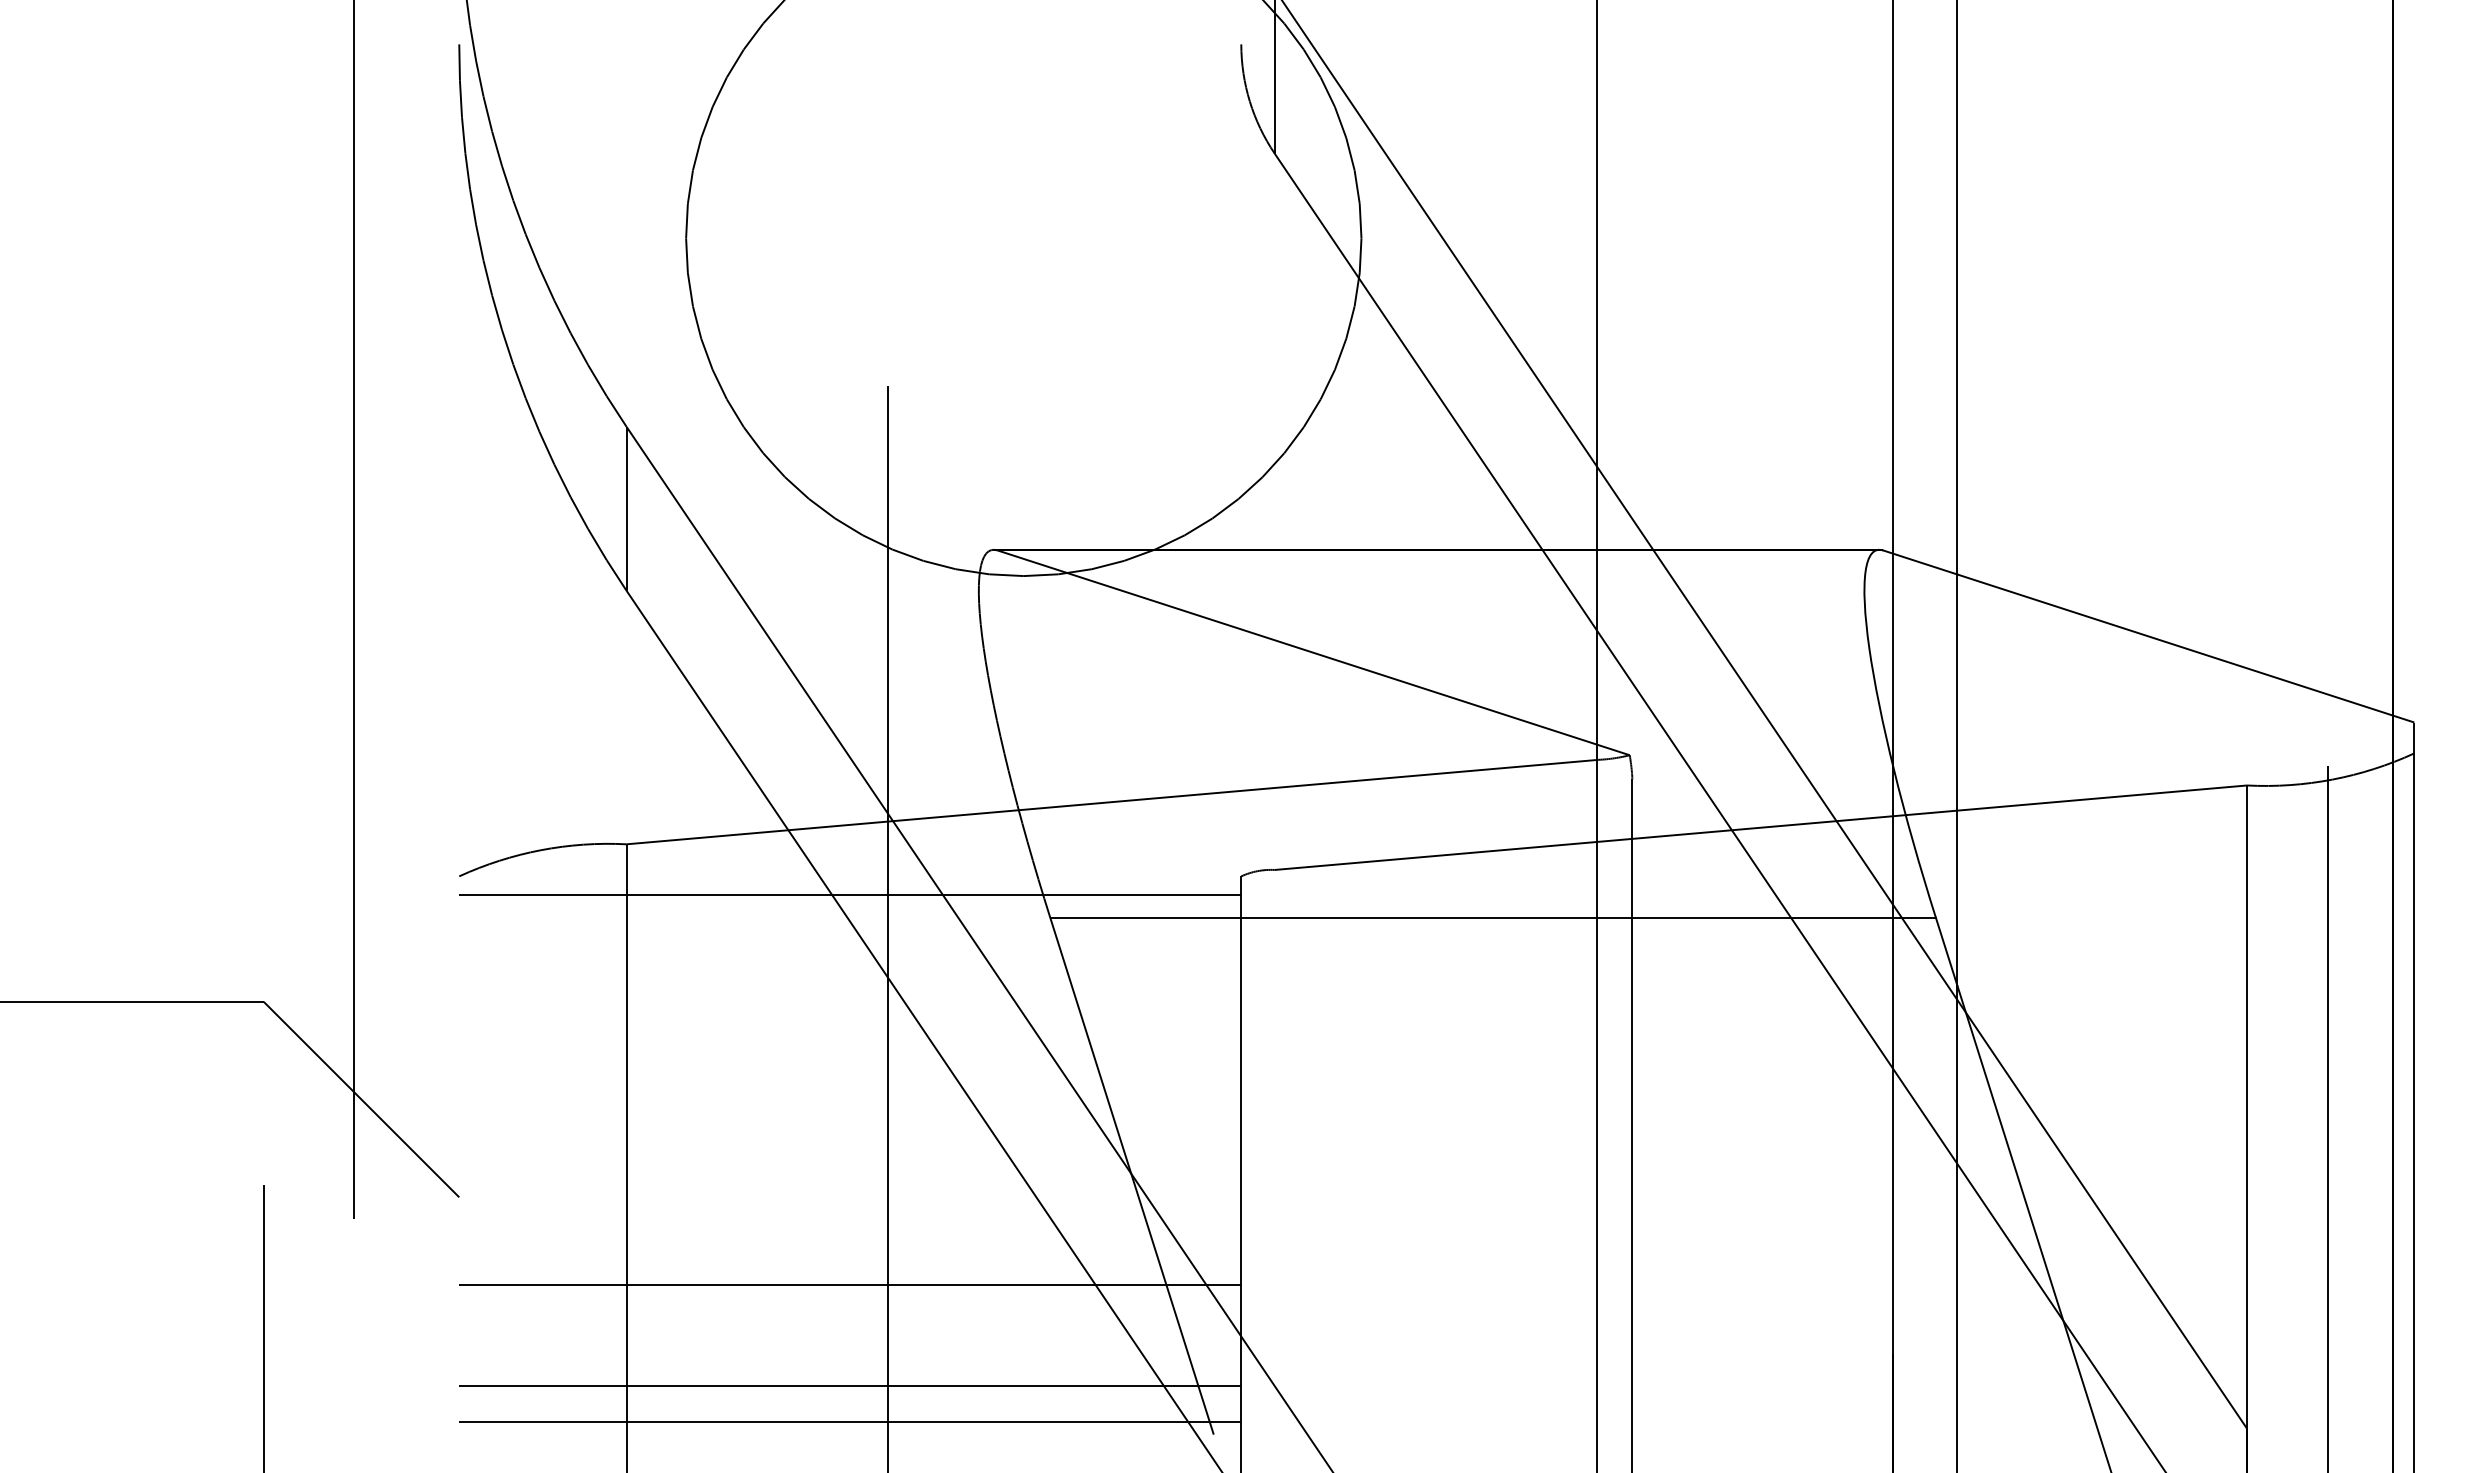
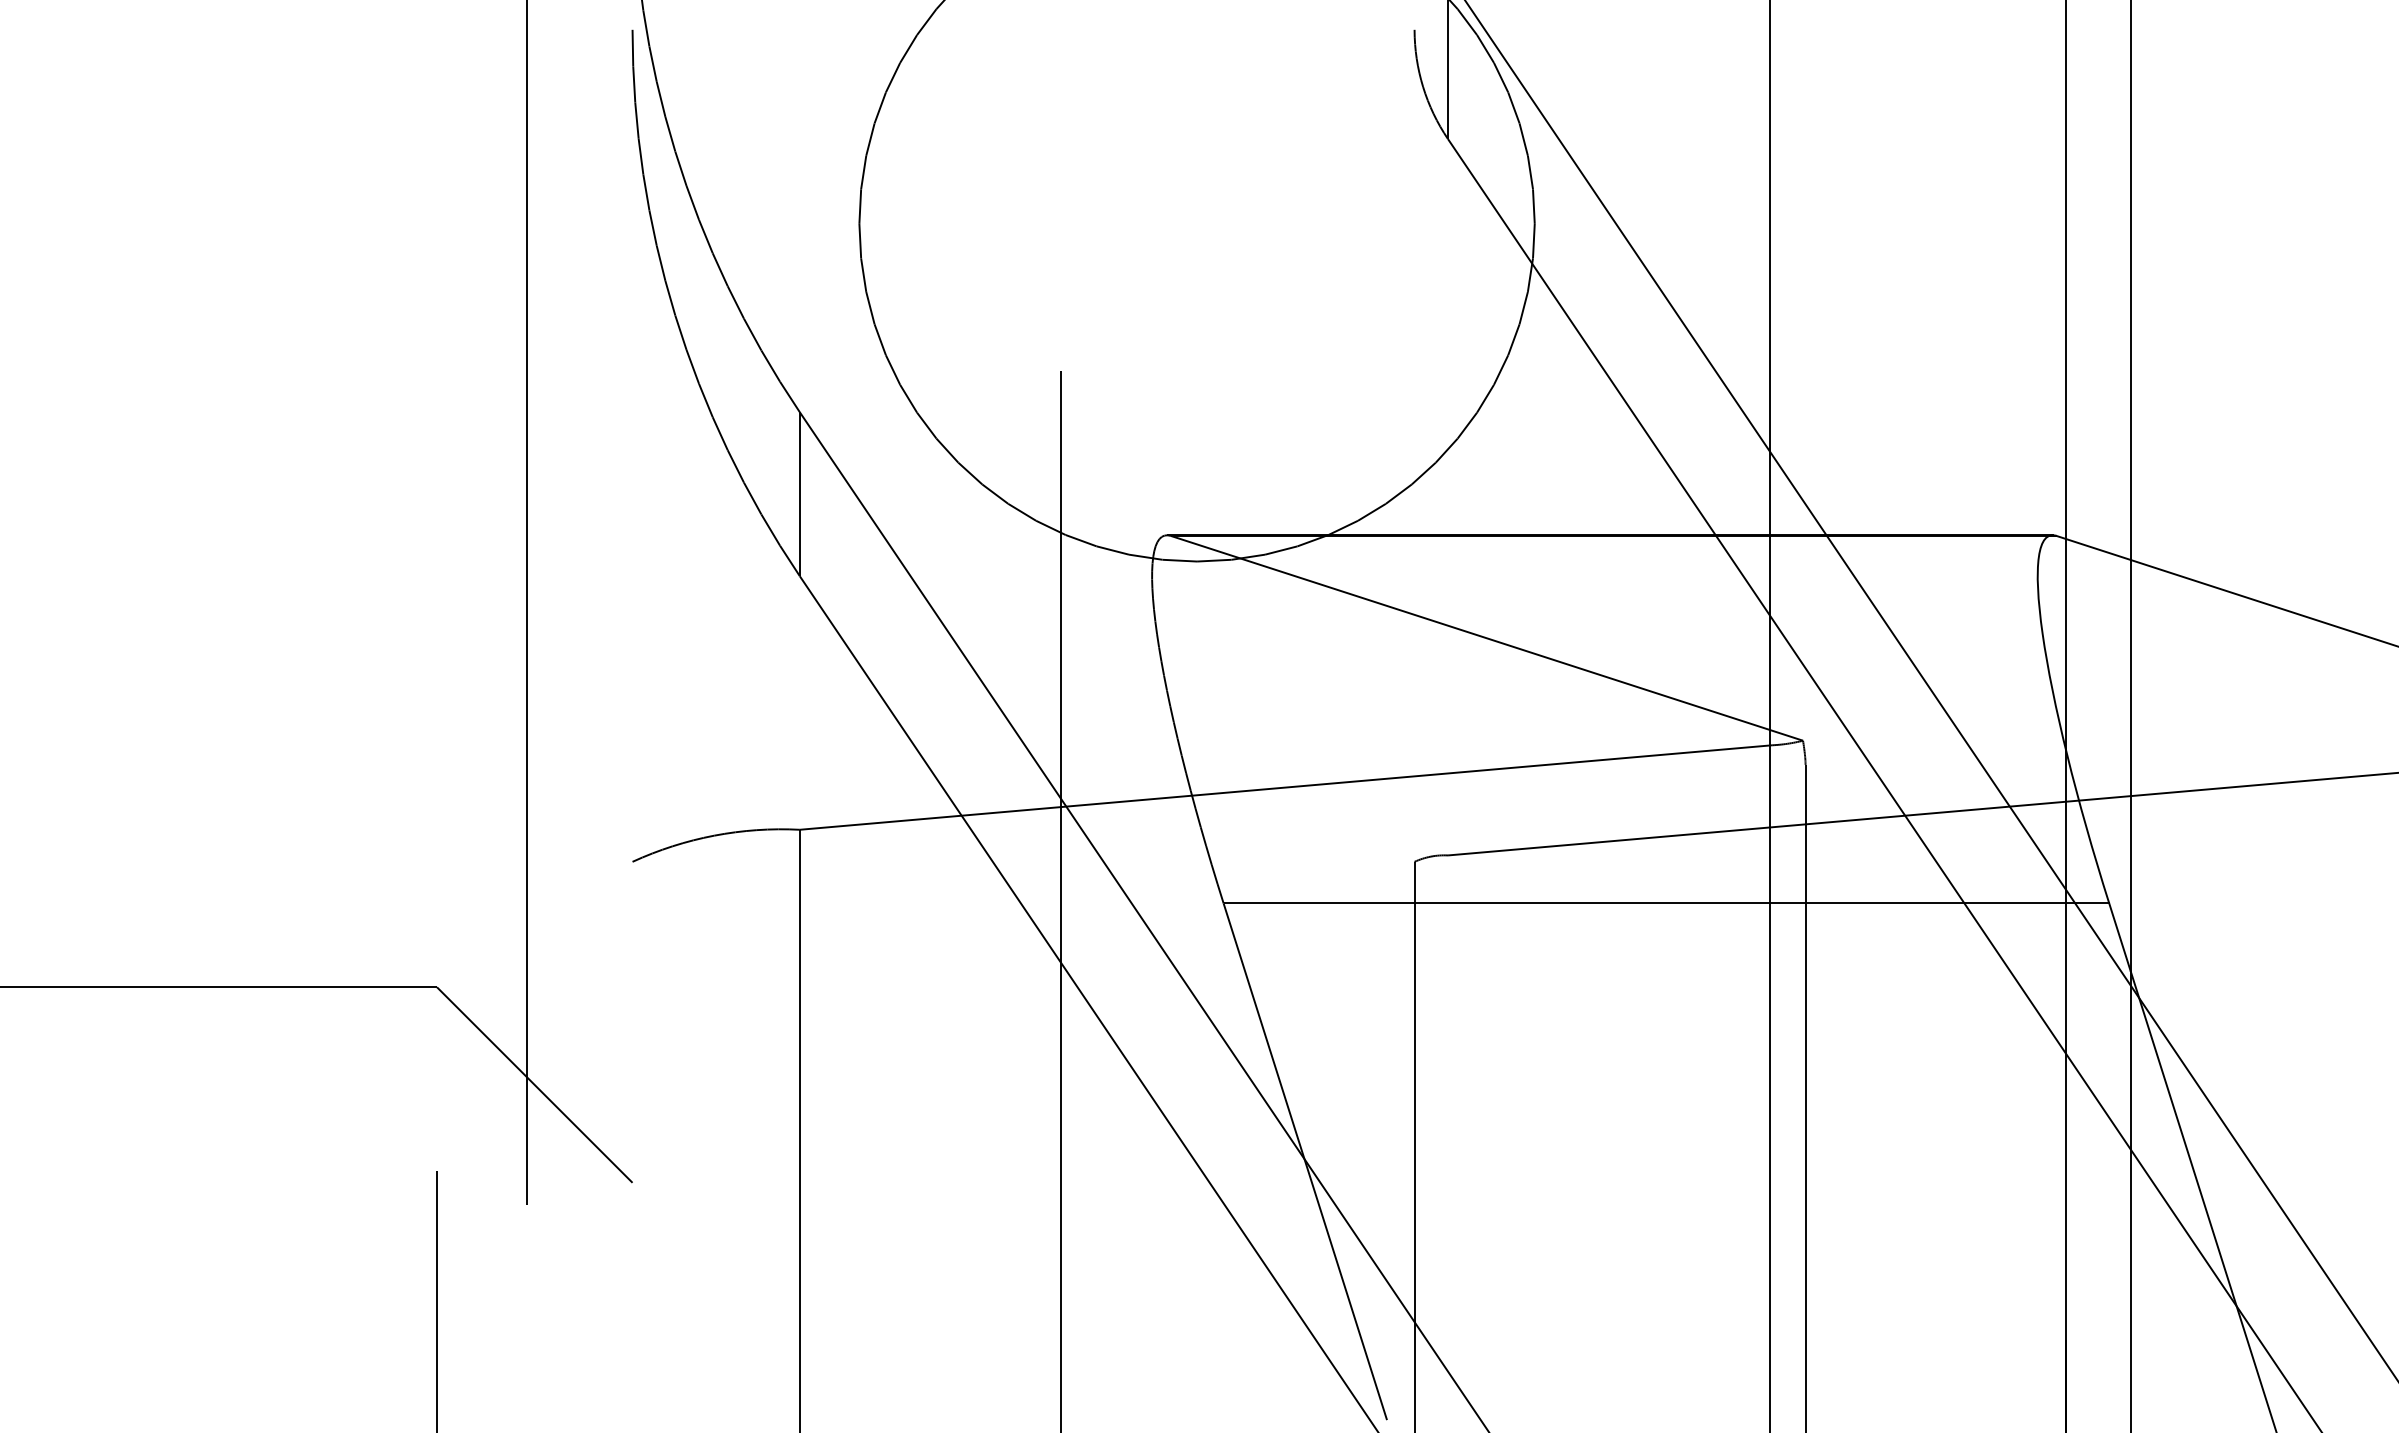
line: (850, 894) -> (1023, 879), removed
line: (850, 1284) -> (1023, 1269), removed
line: (850, 1385) -> (1023, 1370), removed
line: (850, 1422) -> (1023, 1407), removed

